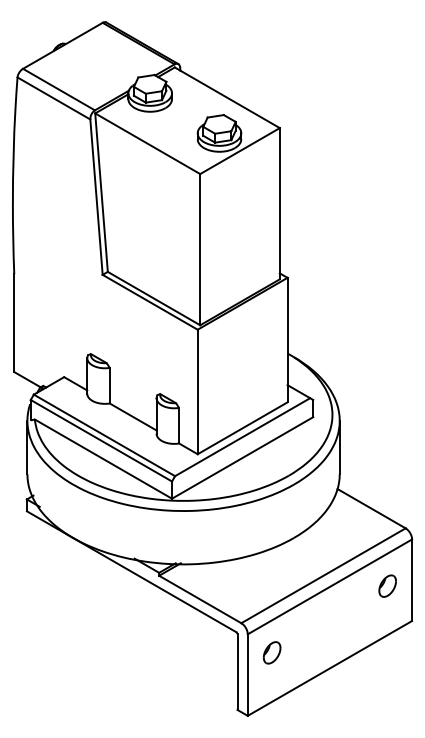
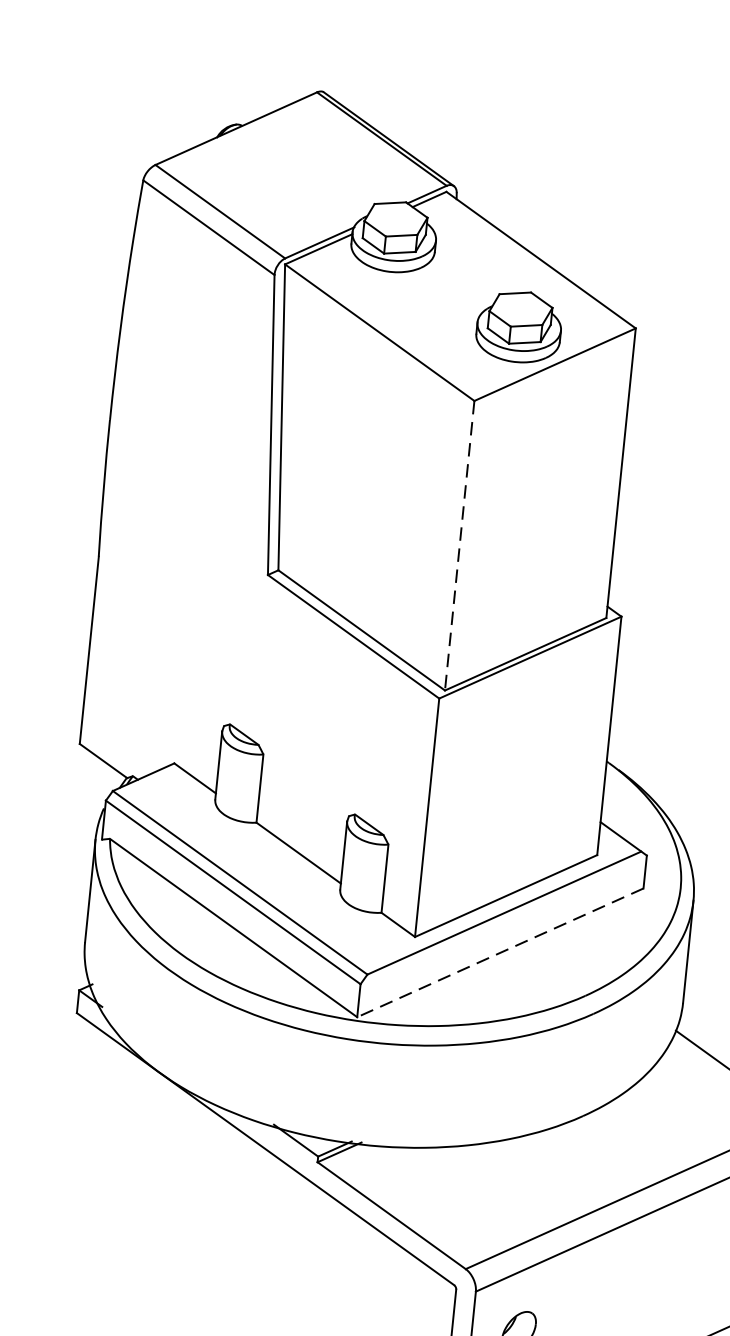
line: (200, 249) -> (460, 545), solid -> dashed
line: (242, 457) -> (500, 951), solid -> dashed

